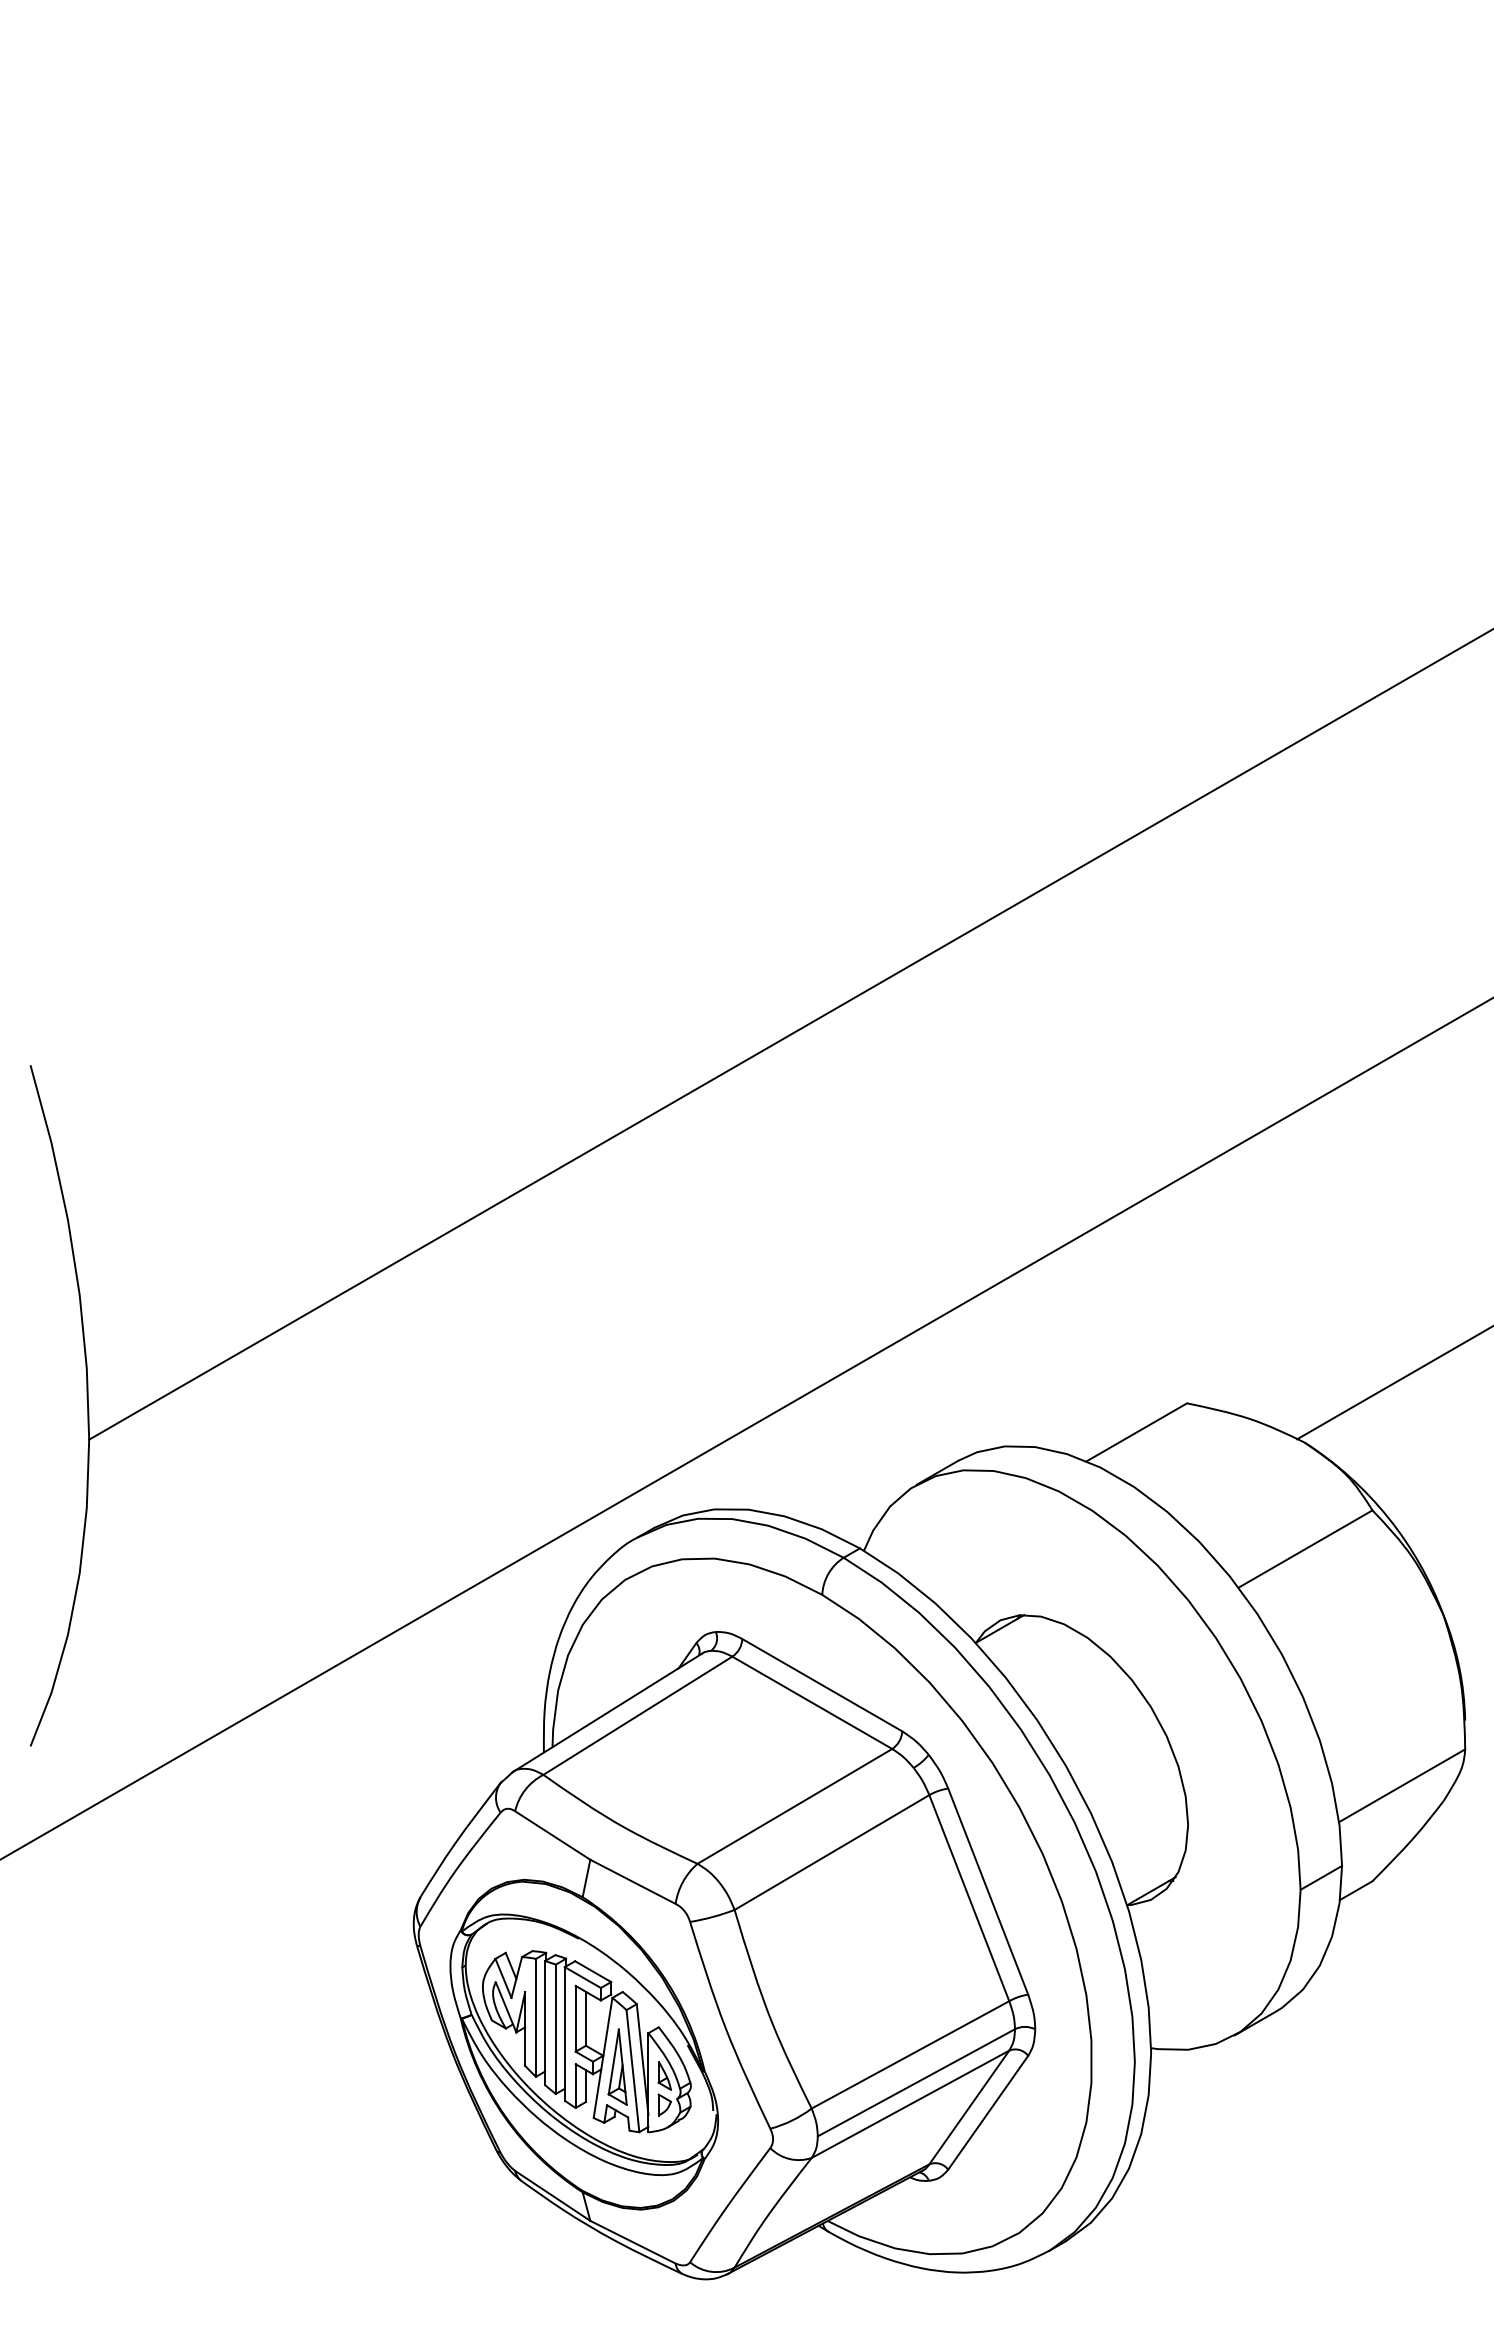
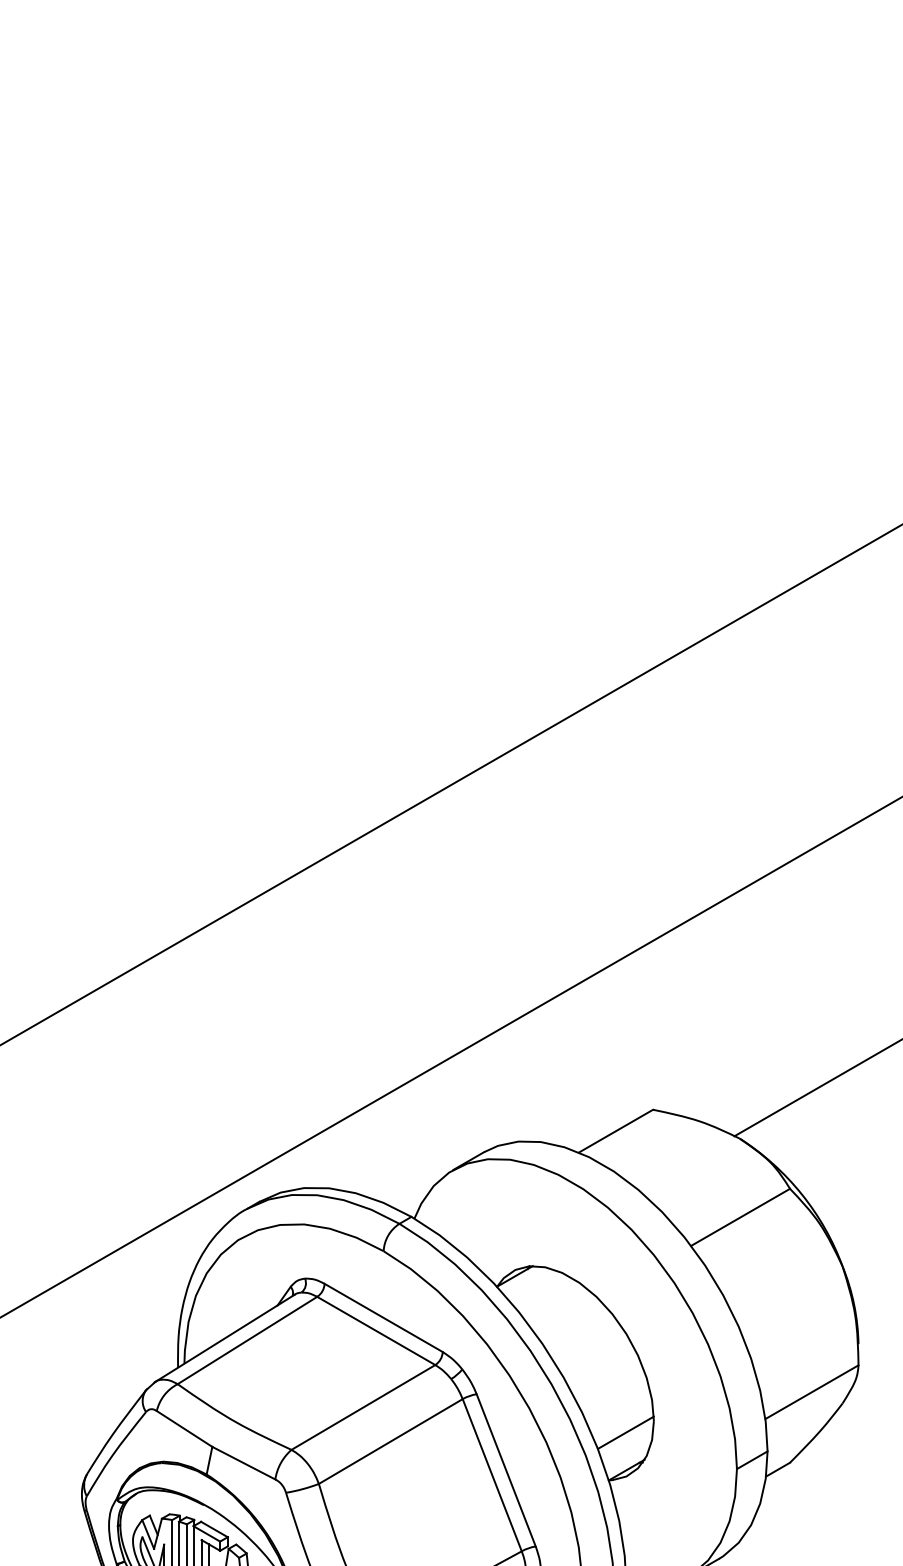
line: (1150, 1840) -> (626, 1432), added

